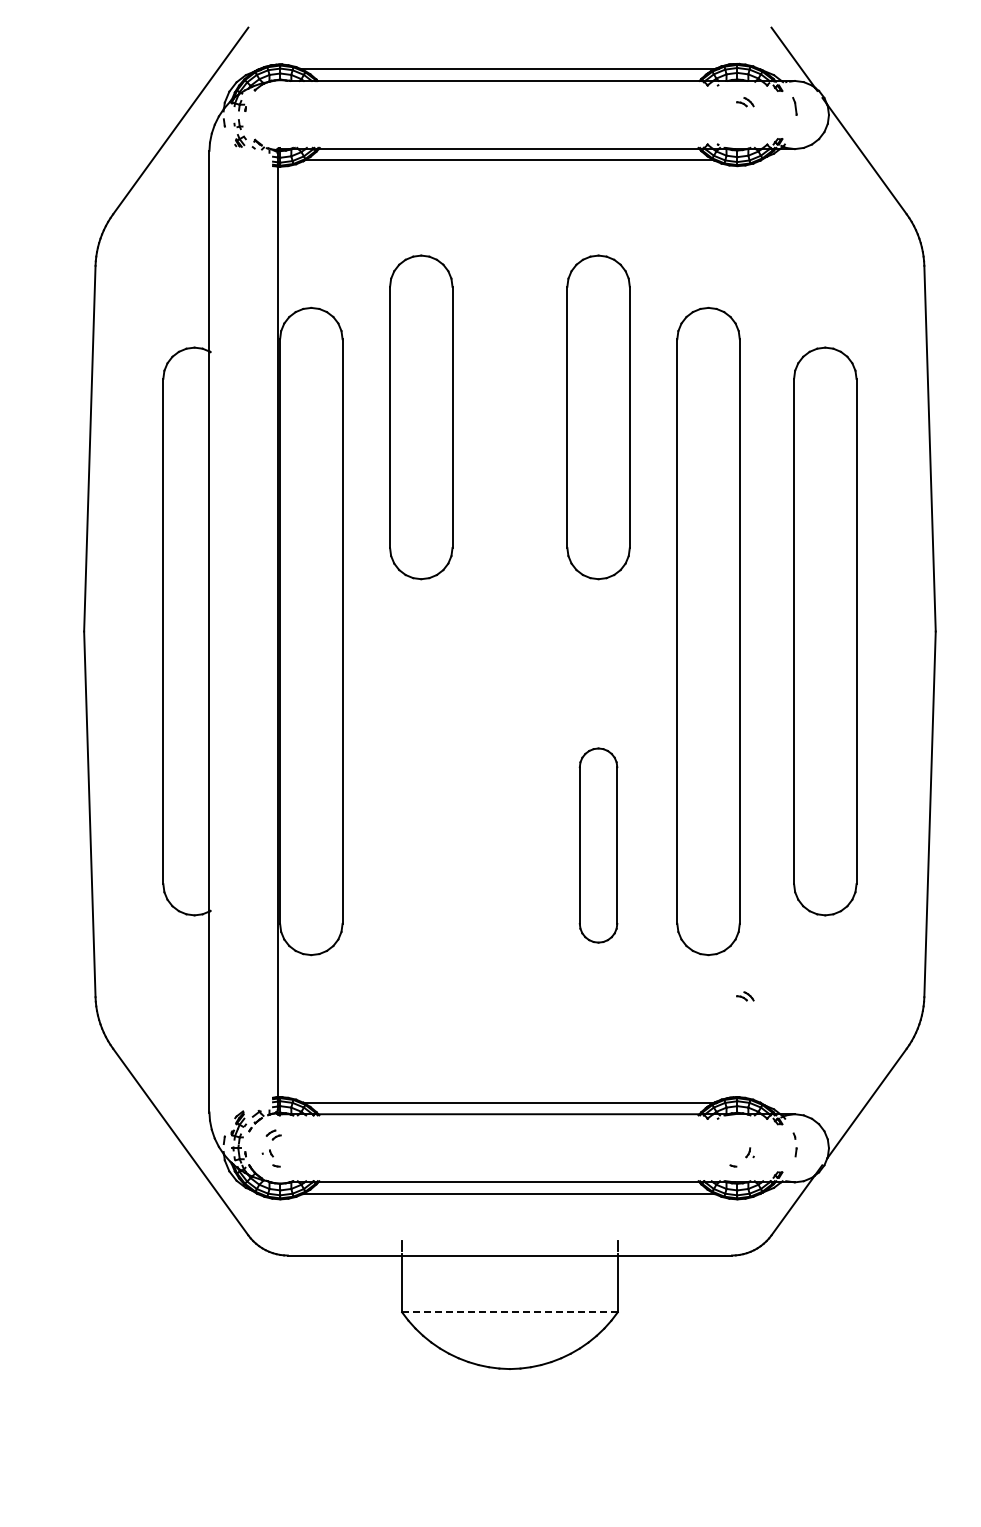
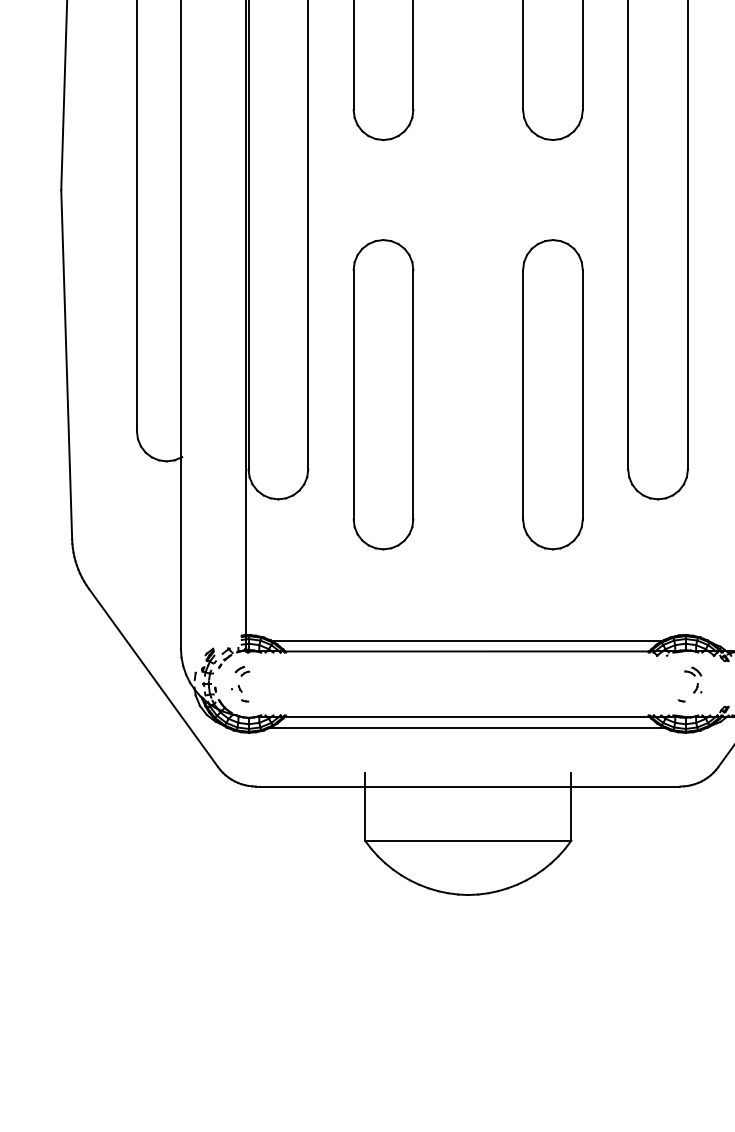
part: (421, 845) -> (383, 394), added
part: (598, 845) -> (552, 394), size x1.67
part: (745, 996) -> (693, 671), moved
line: (509, 1312) -> (467, 840), dashed -> solid

